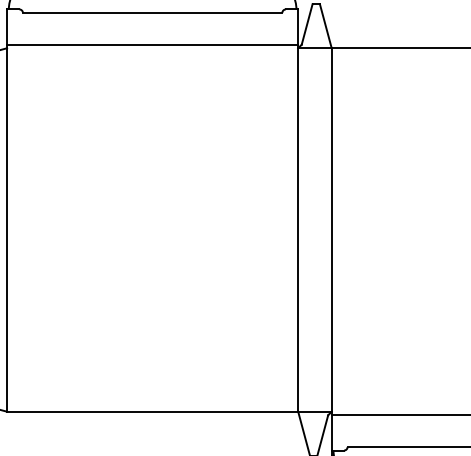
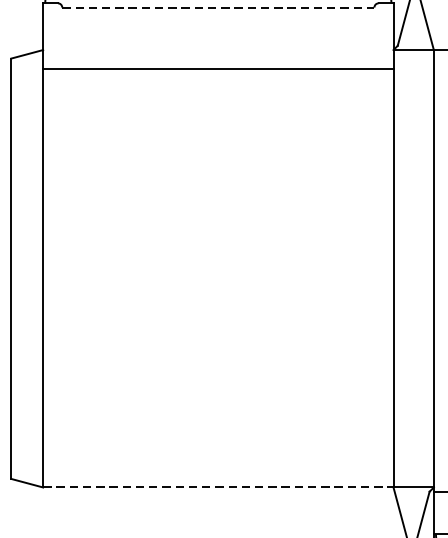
line: (152, 12) -> (218, 7), solid -> dashed
line: (152, 44) -> (218, 68), moved
line: (152, 411) -> (218, 487), solid -> dashed

